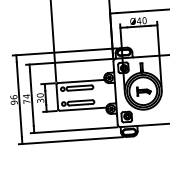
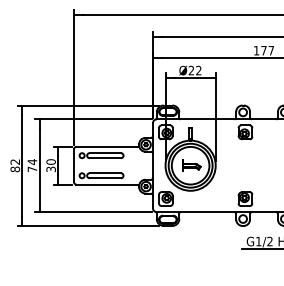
text: (141, 20) -> (194, 70), Ø40 -> Ø22
text: (14, 99) -> (15, 165), 96 -> 82

